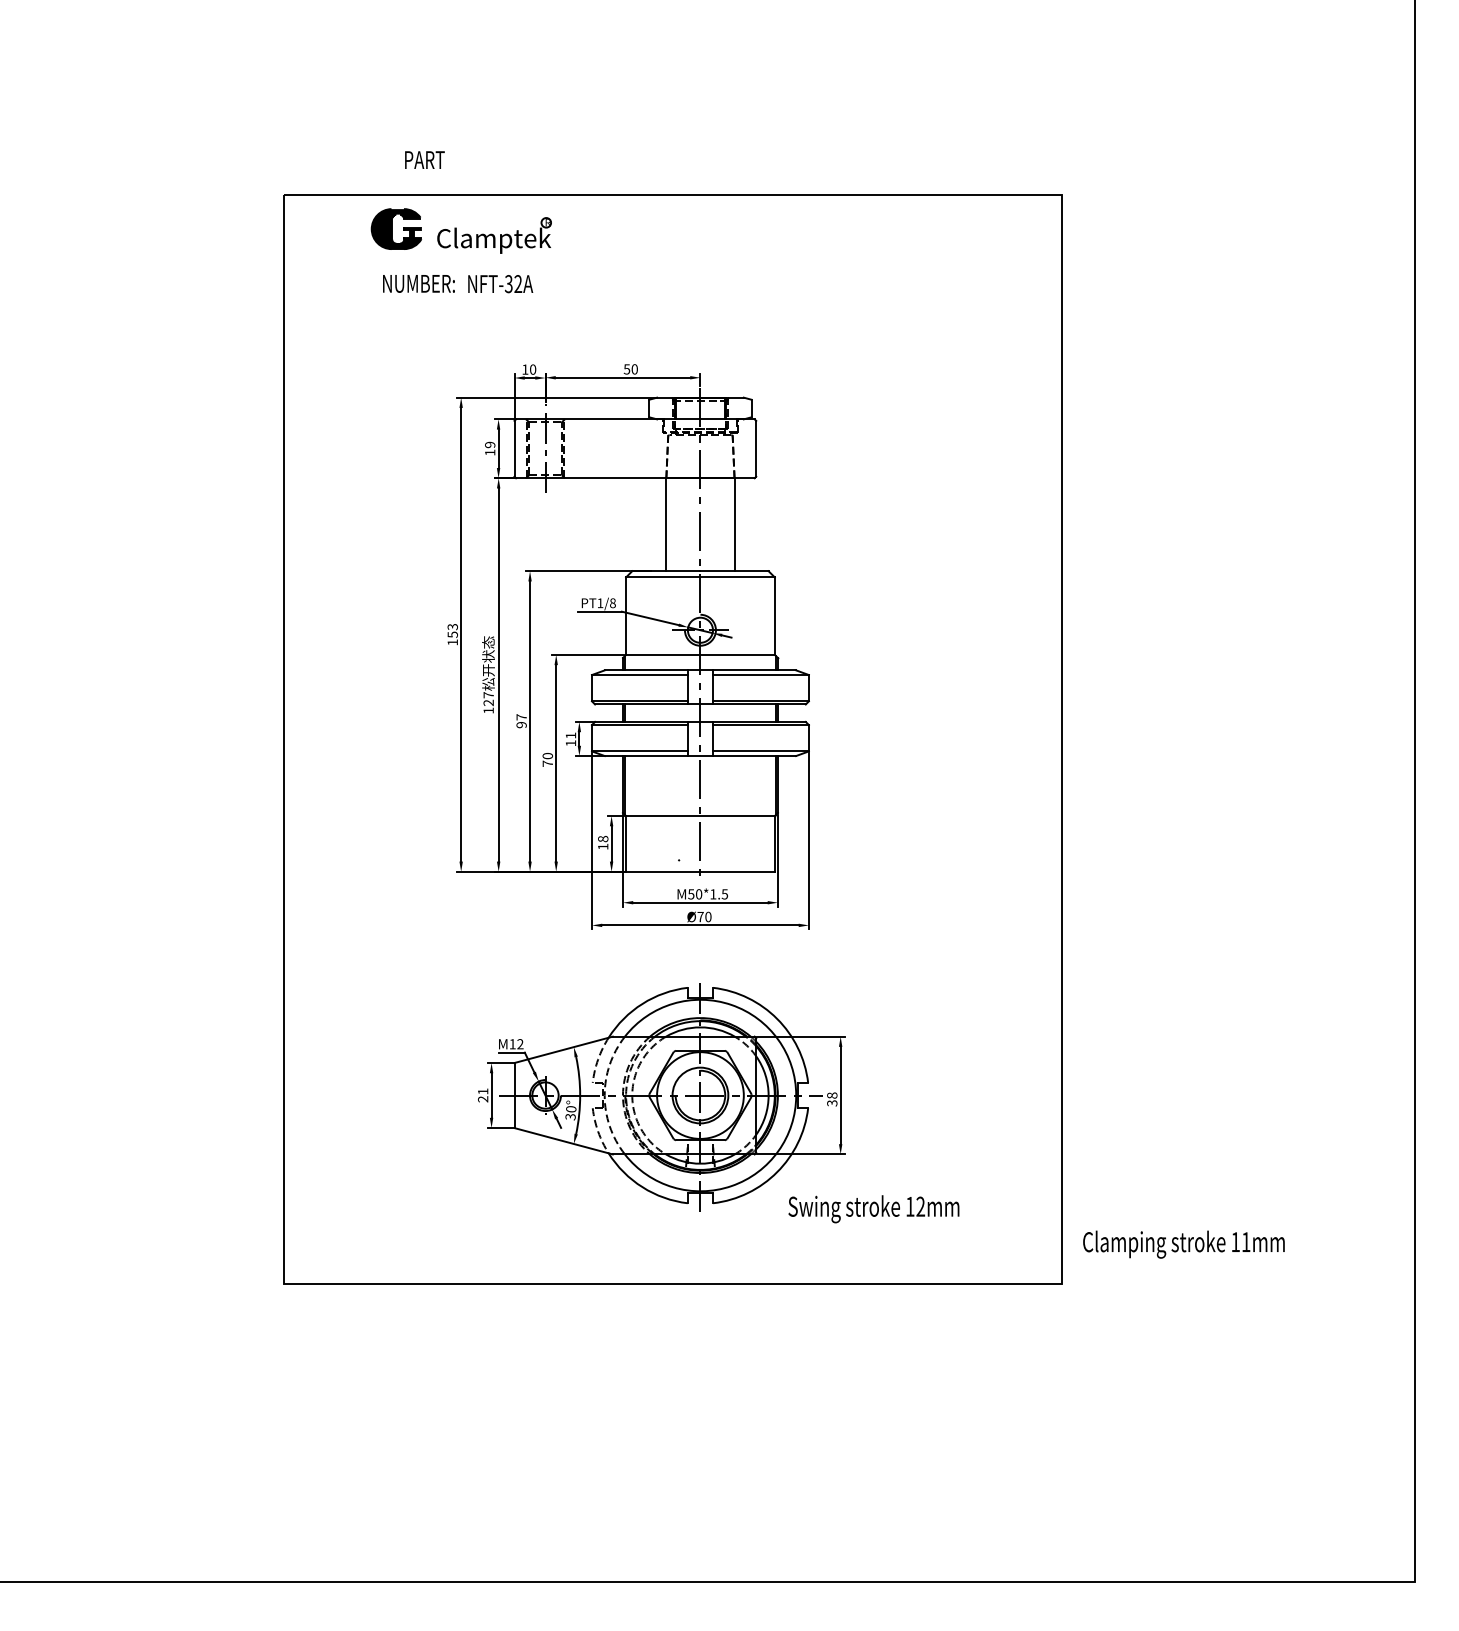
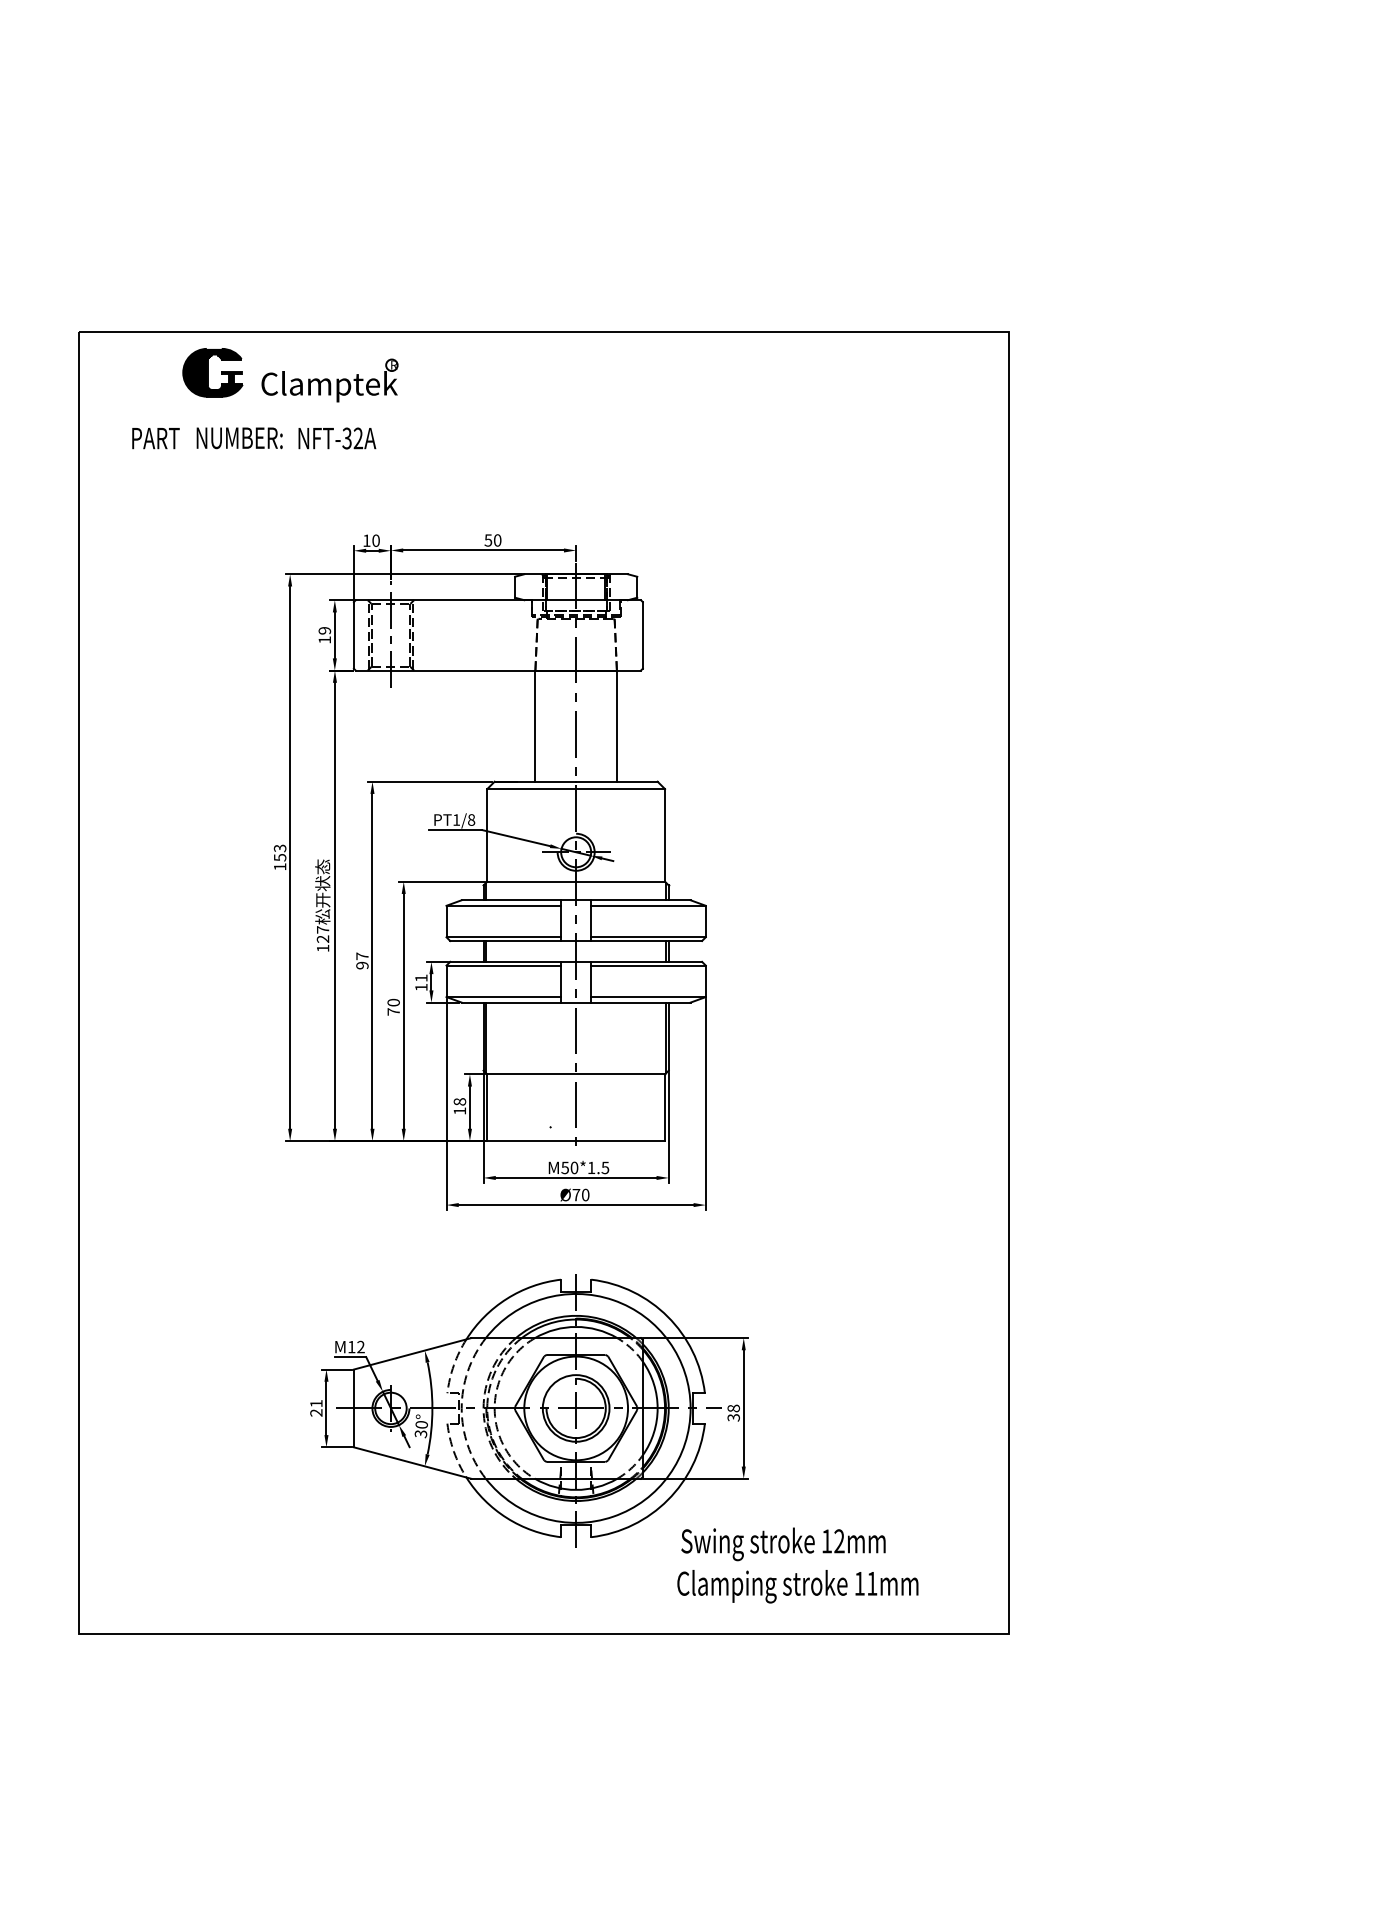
text: (424, 159) -> (155, 437), moved
text: (1183, 1244) -> (797, 1586), moved

